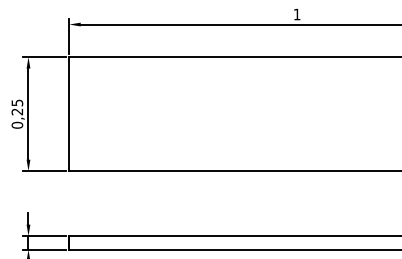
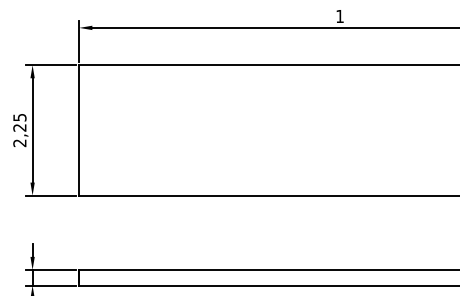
text: (17, 125) -> (19, 143), 0,25 -> 2,25

